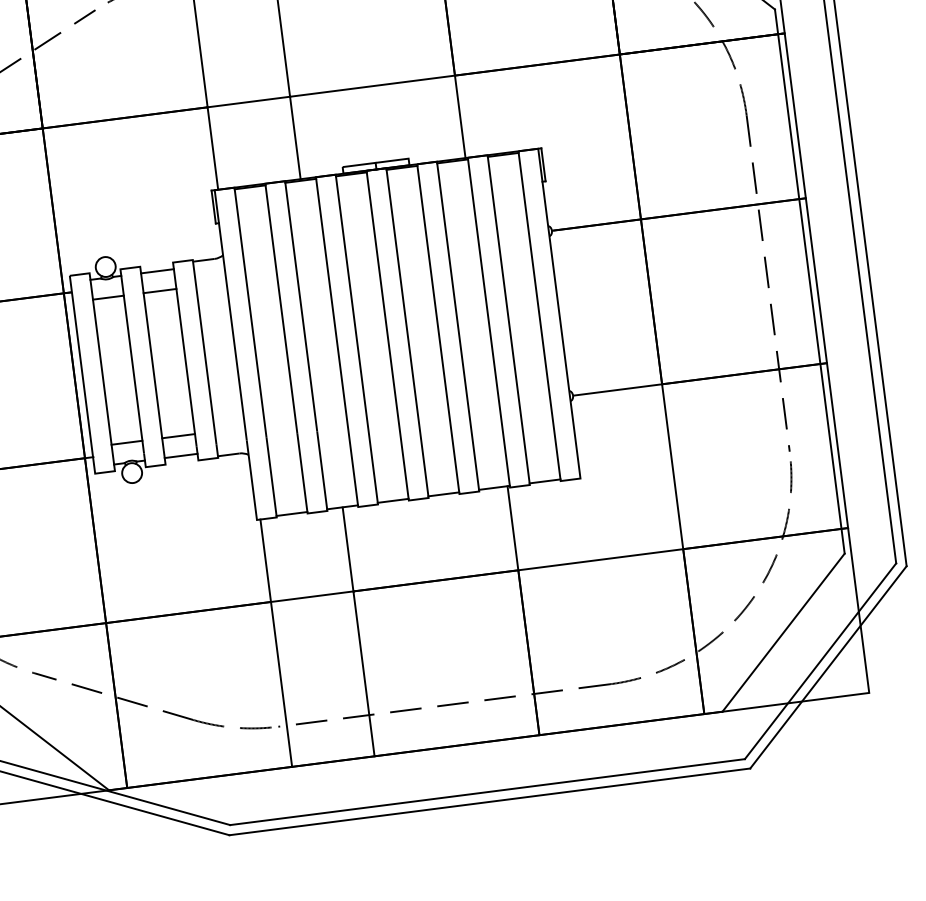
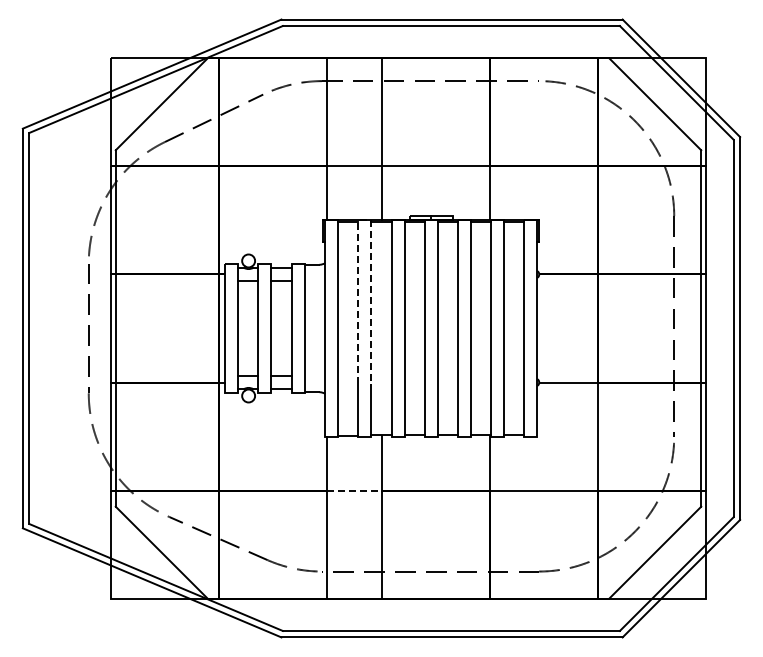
line: (276, 182) -> (365, 220), solid -> dashed
line: (312, 596) -> (354, 490), solid -> dashed

